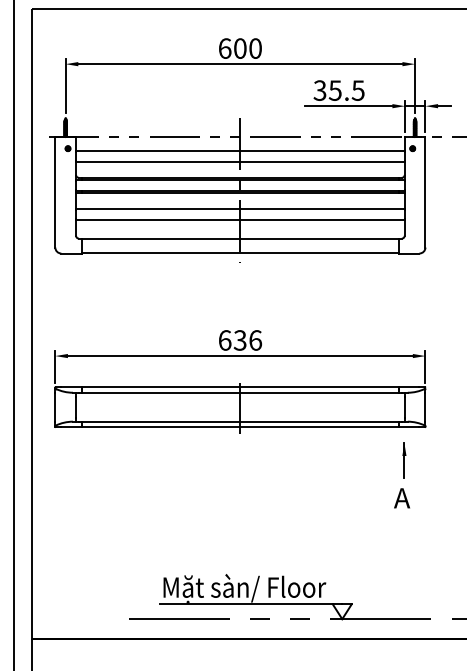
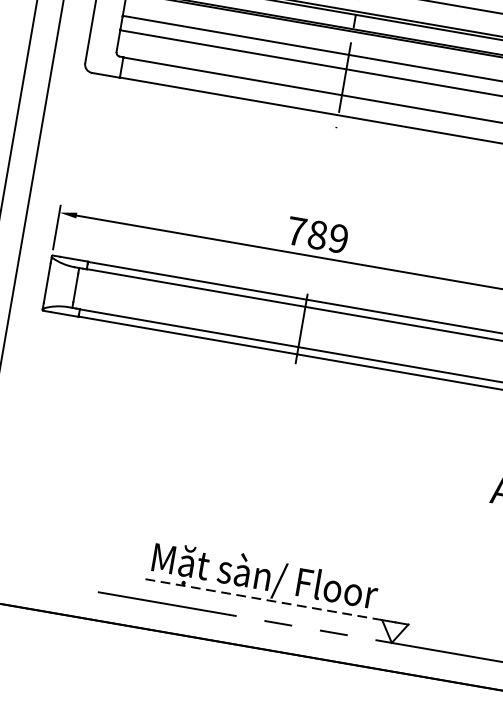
text: (240, 340) -> (317, 235), 636 -> 789
line: (245, 604) -> (262, 599), solid -> dashed

